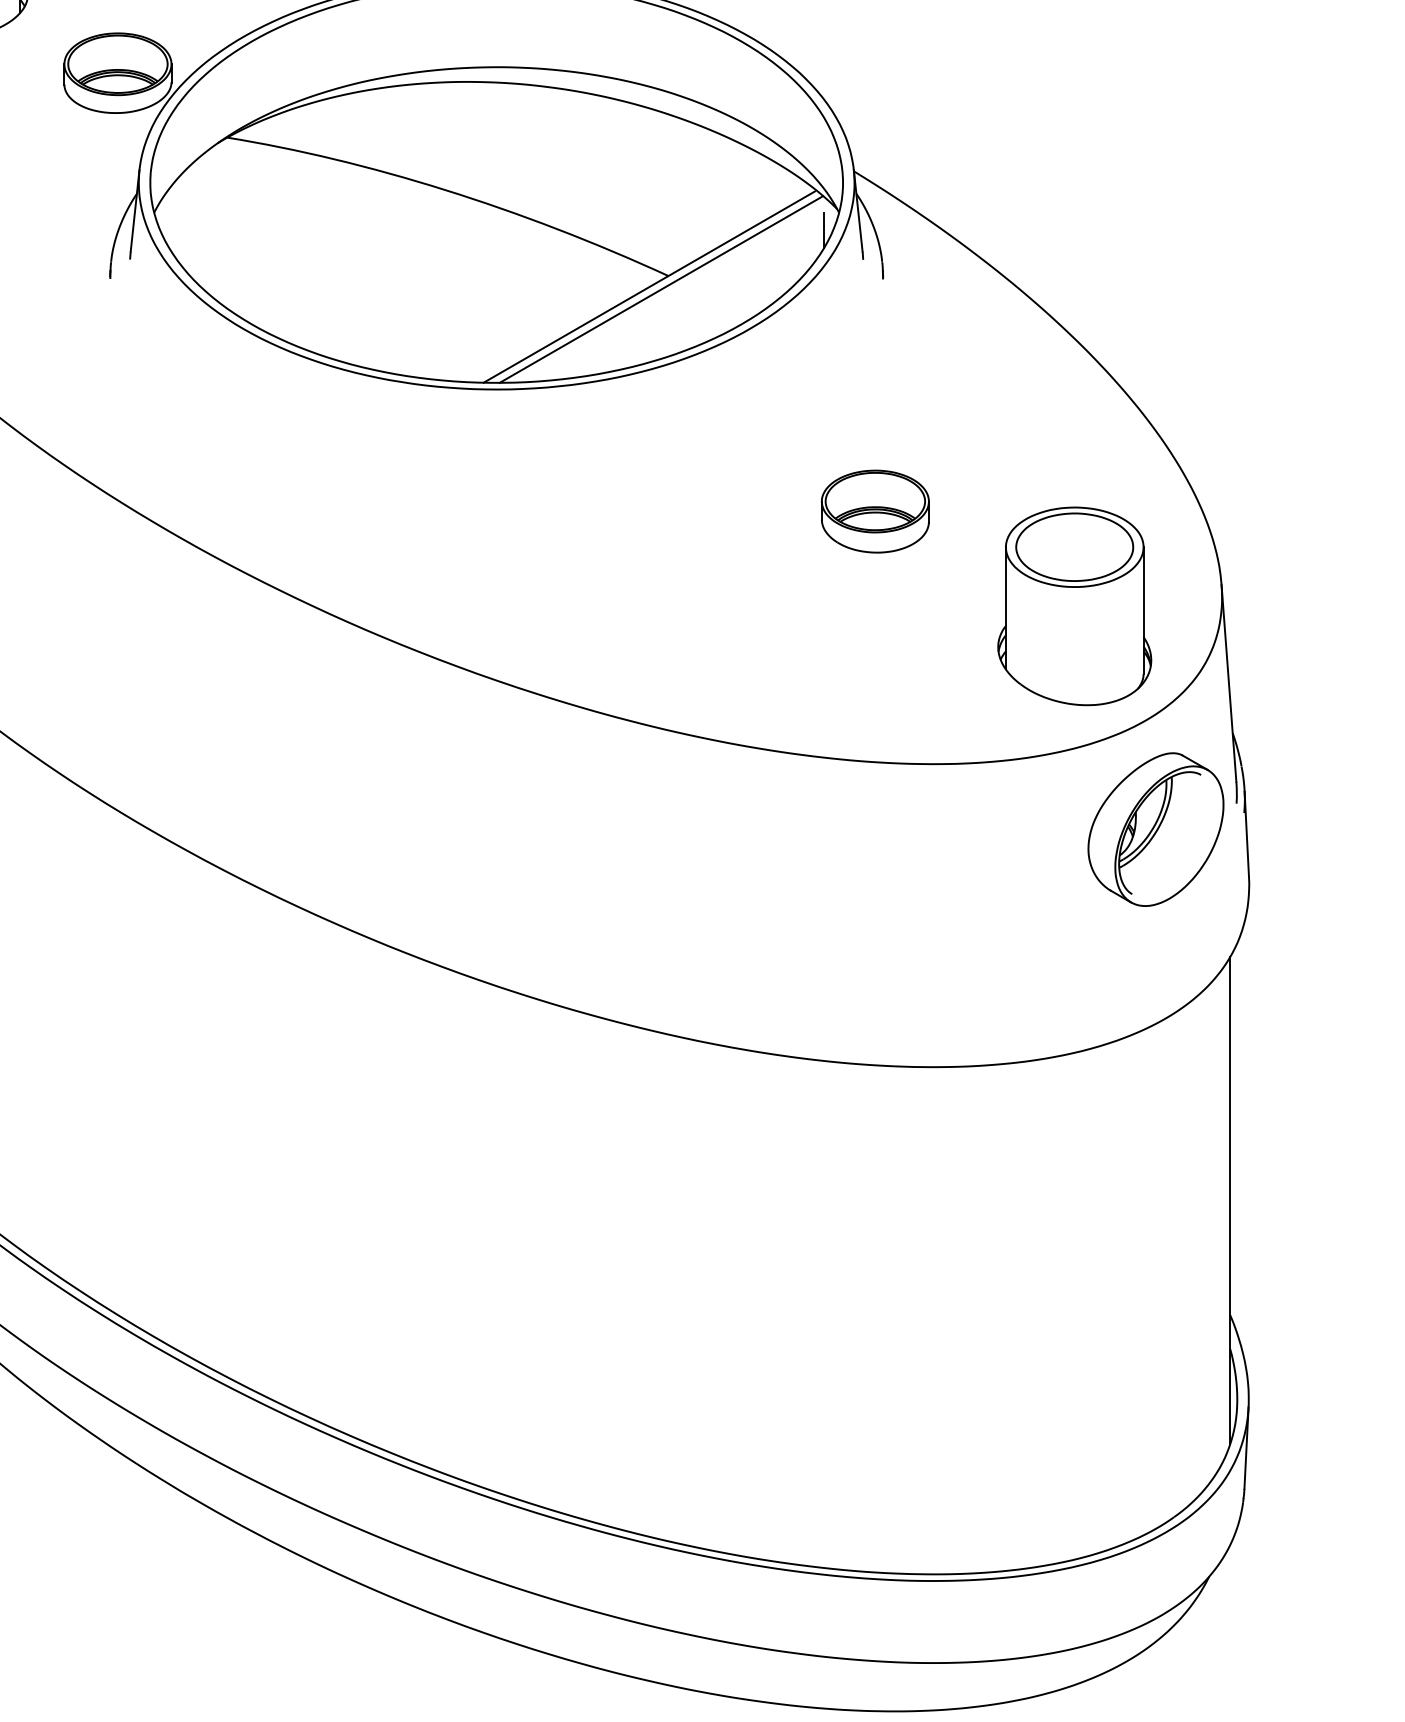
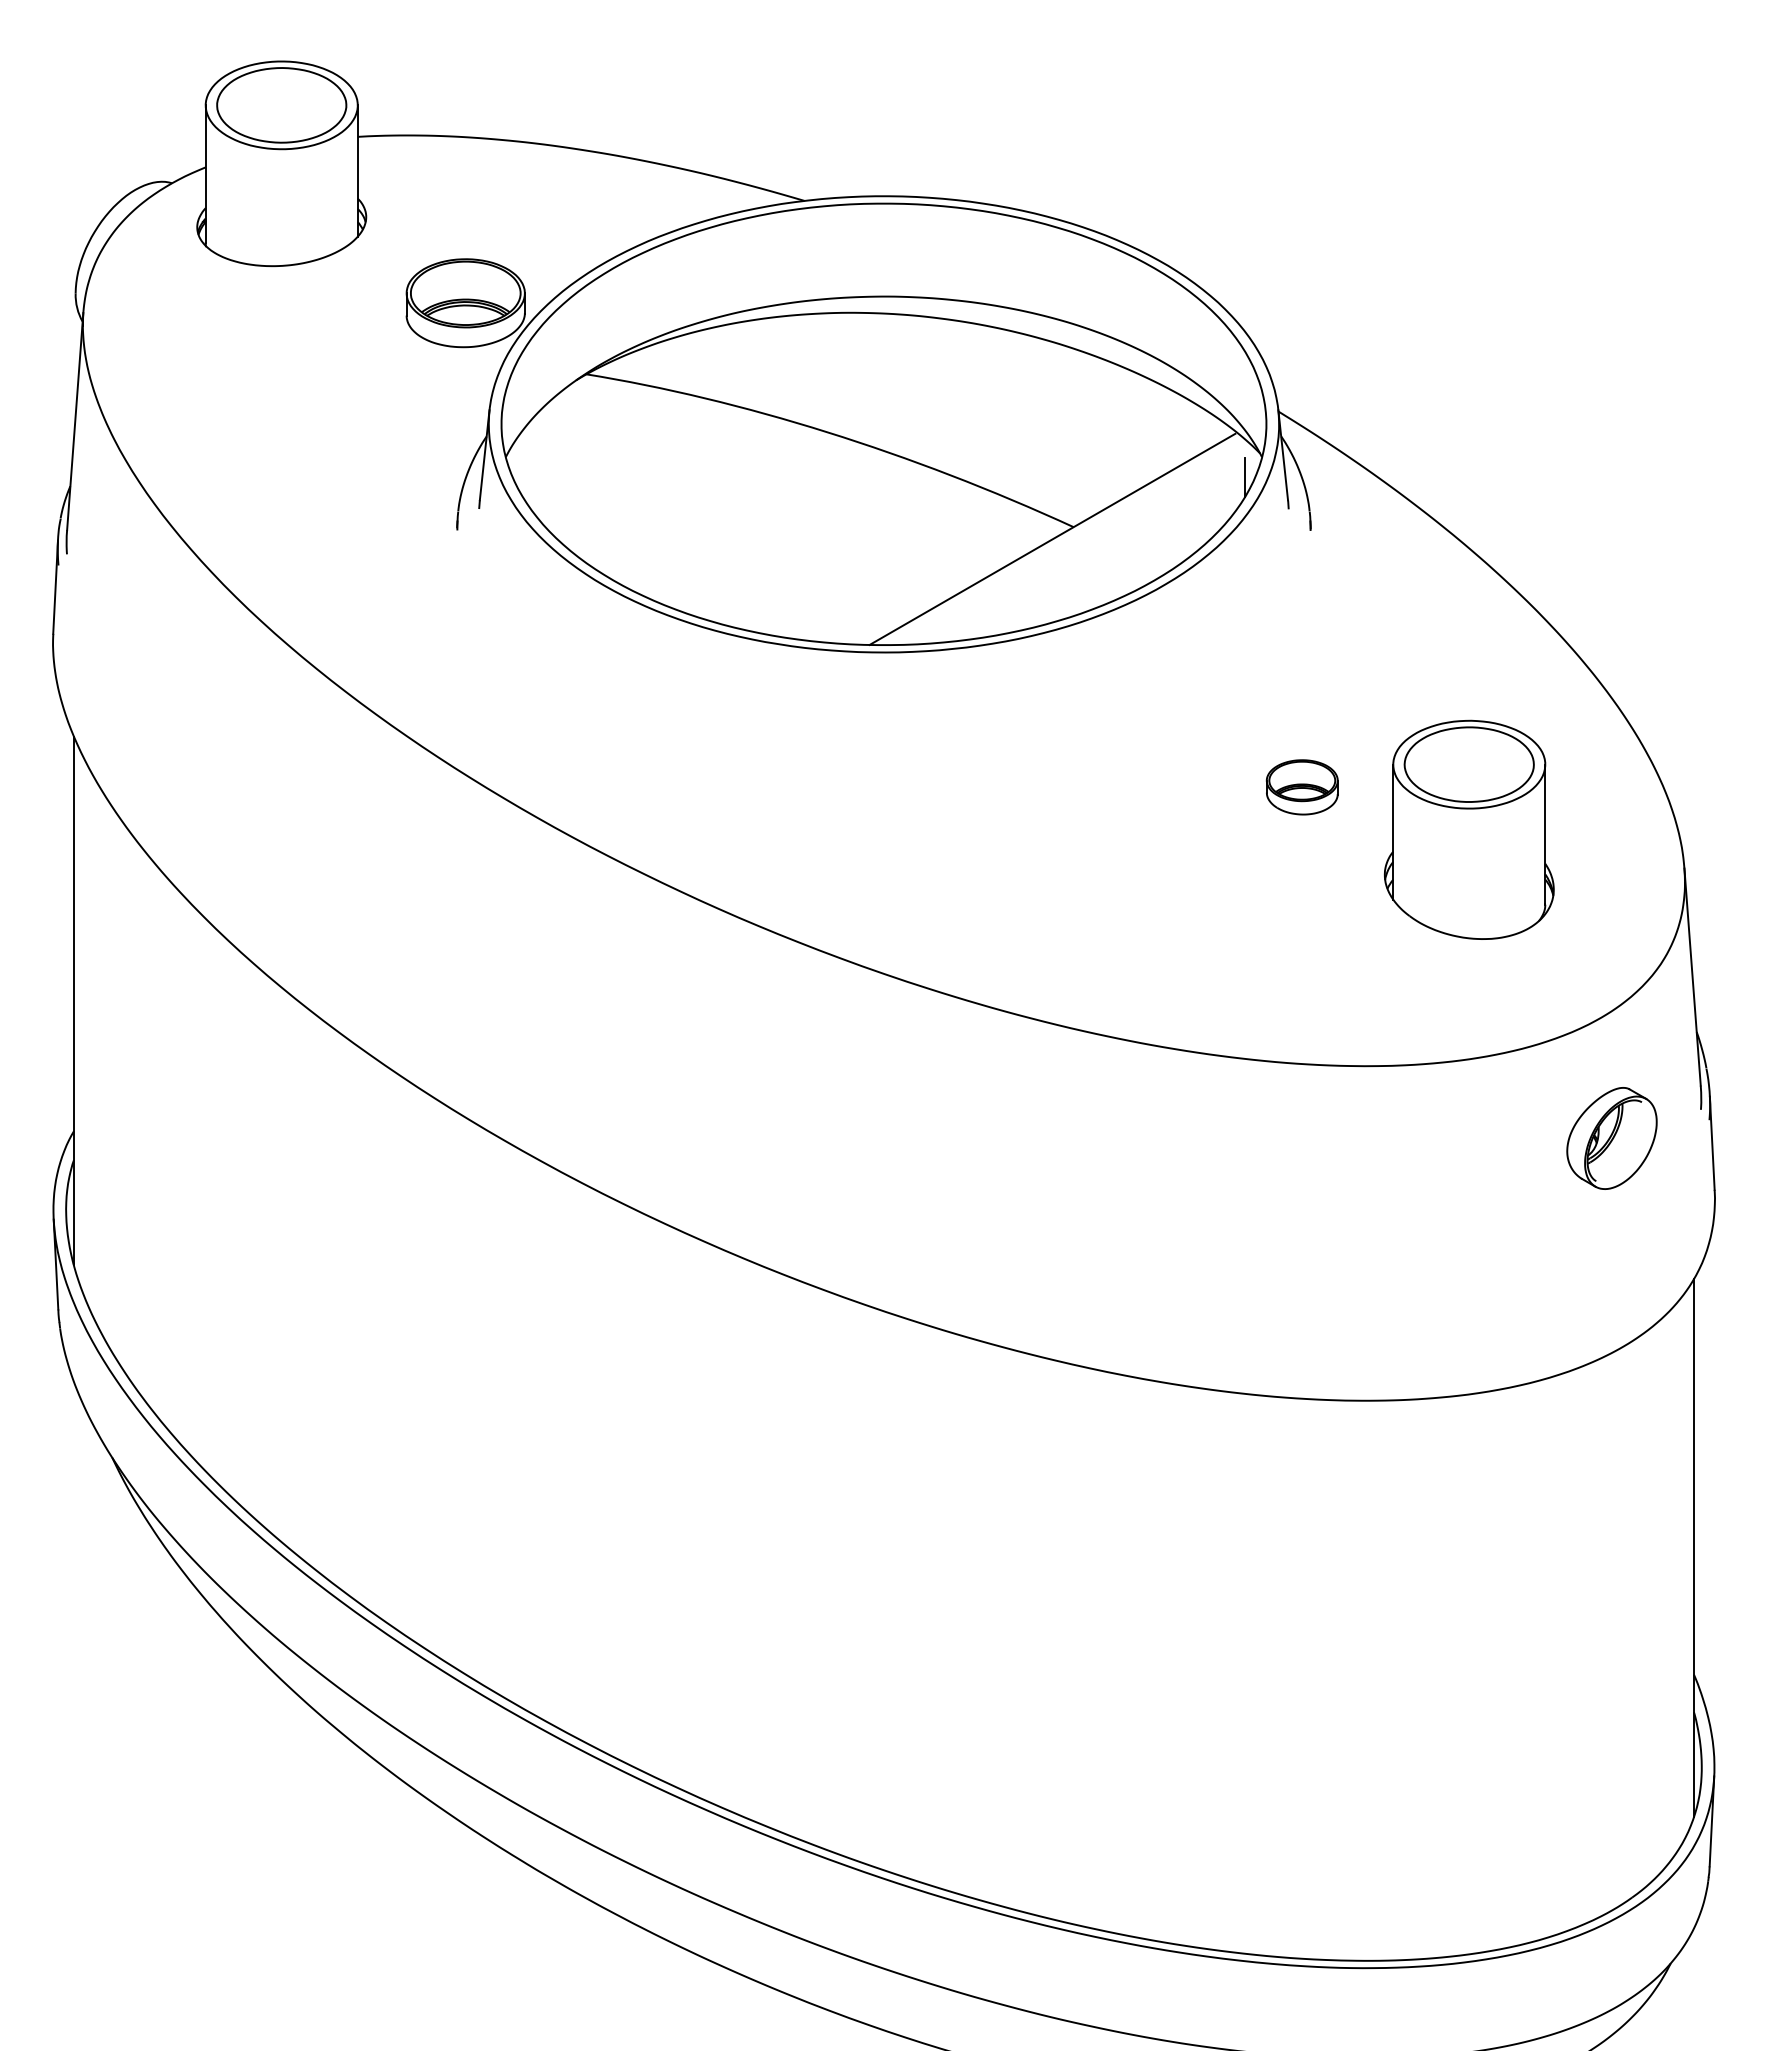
line: (661, 289) -> (1065, 541), removed
part: (875, 511) -> (1302, 787), size x0.6
part: (1074, 605) -> (1469, 829), moved
part: (1155, 829) -> (1611, 1138), size x0.6

